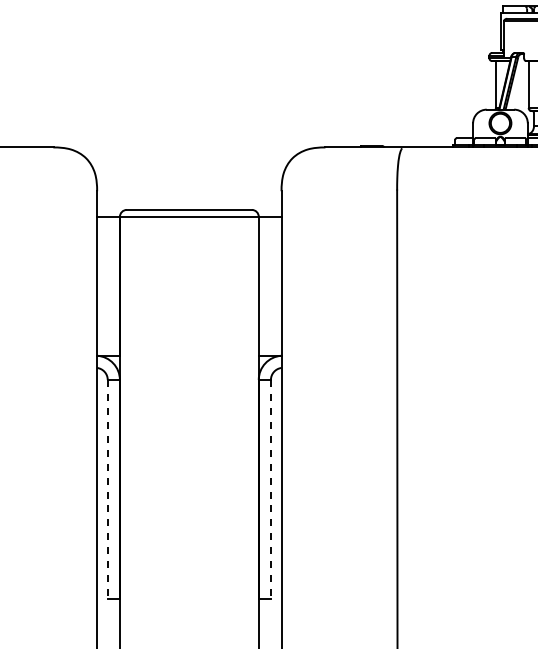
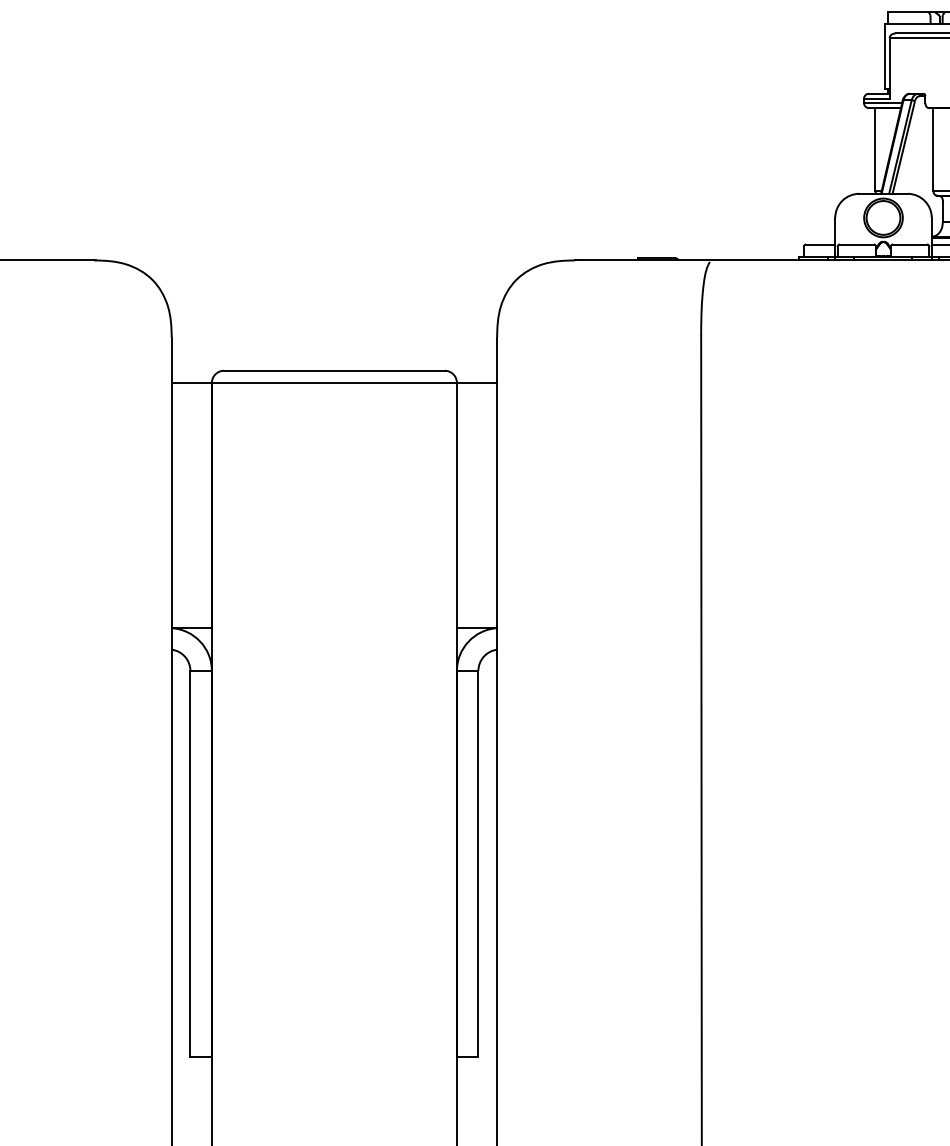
line: (107, 489) -> (189, 864), dashed -> solid
line: (270, 489) -> (477, 864), dashed -> solid

